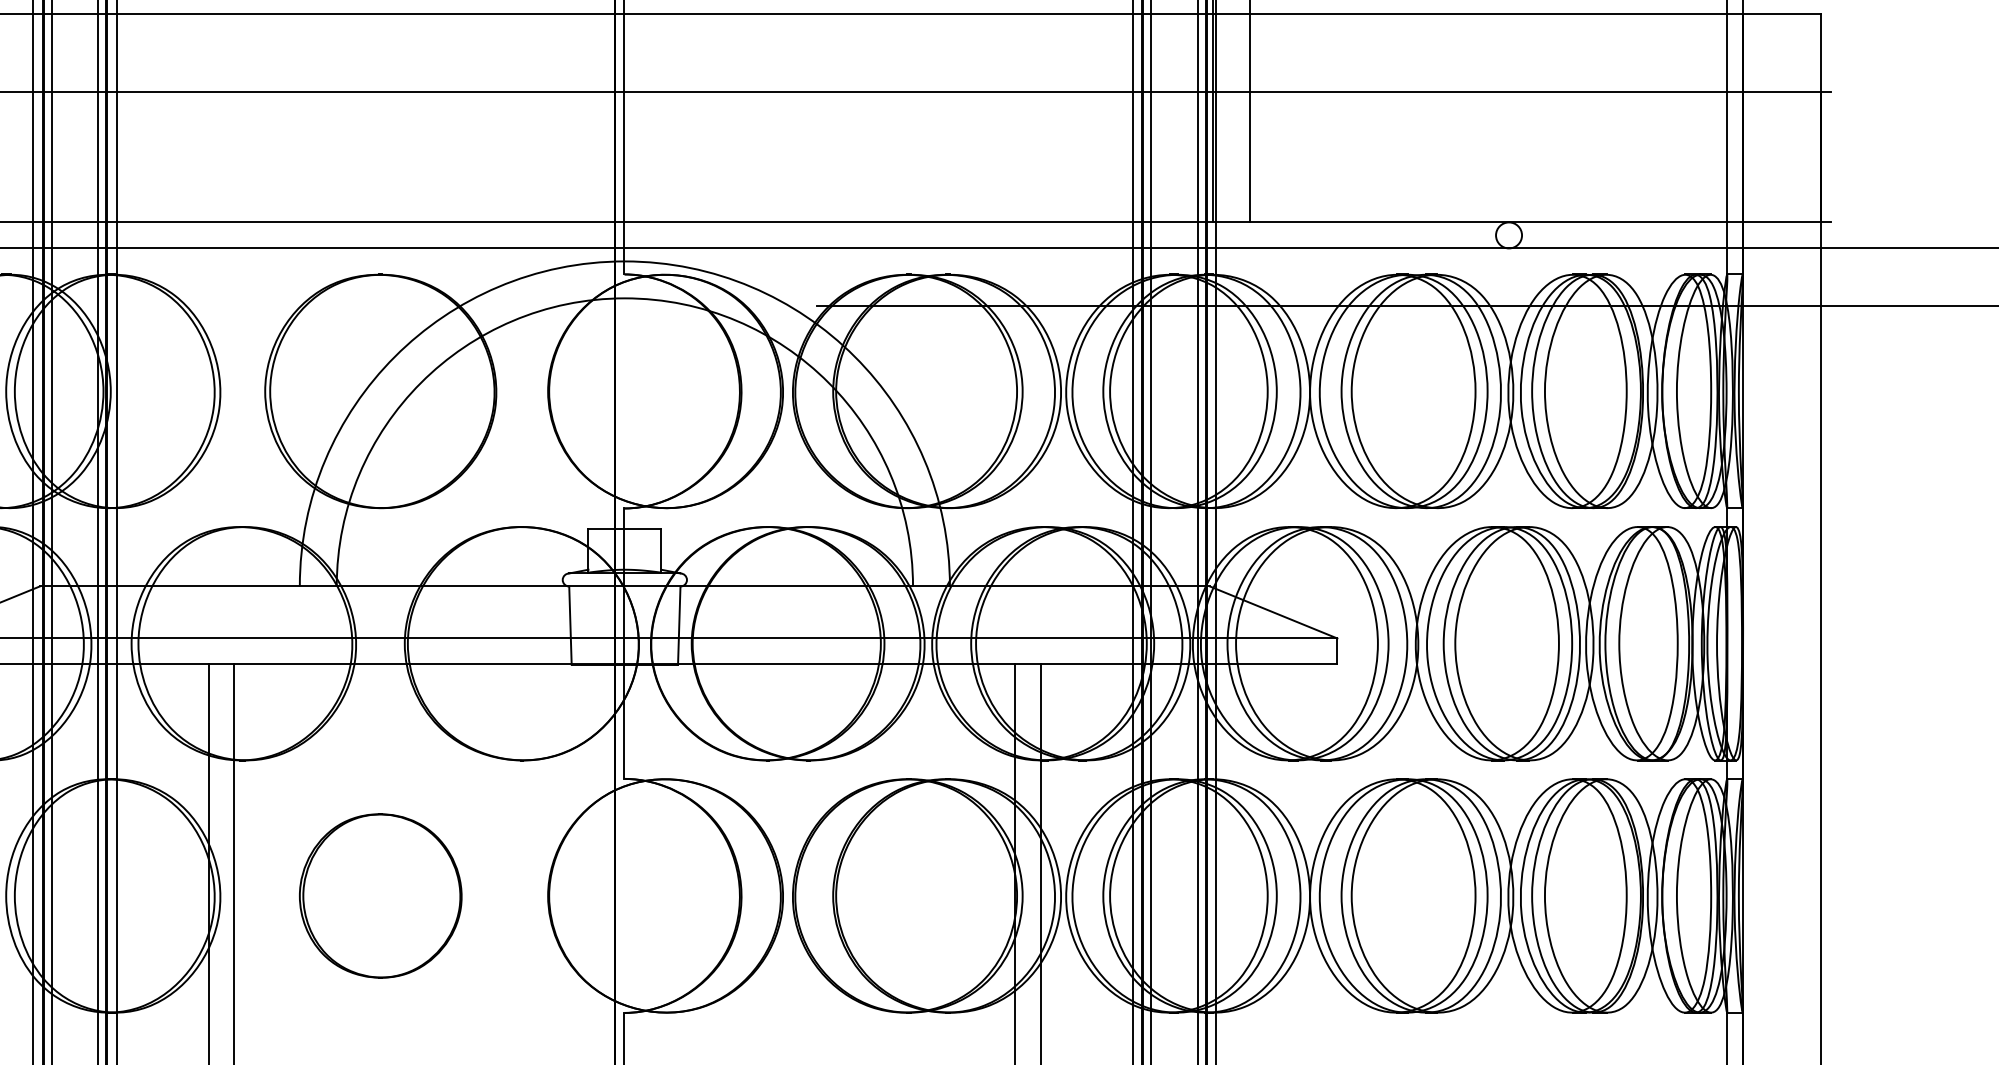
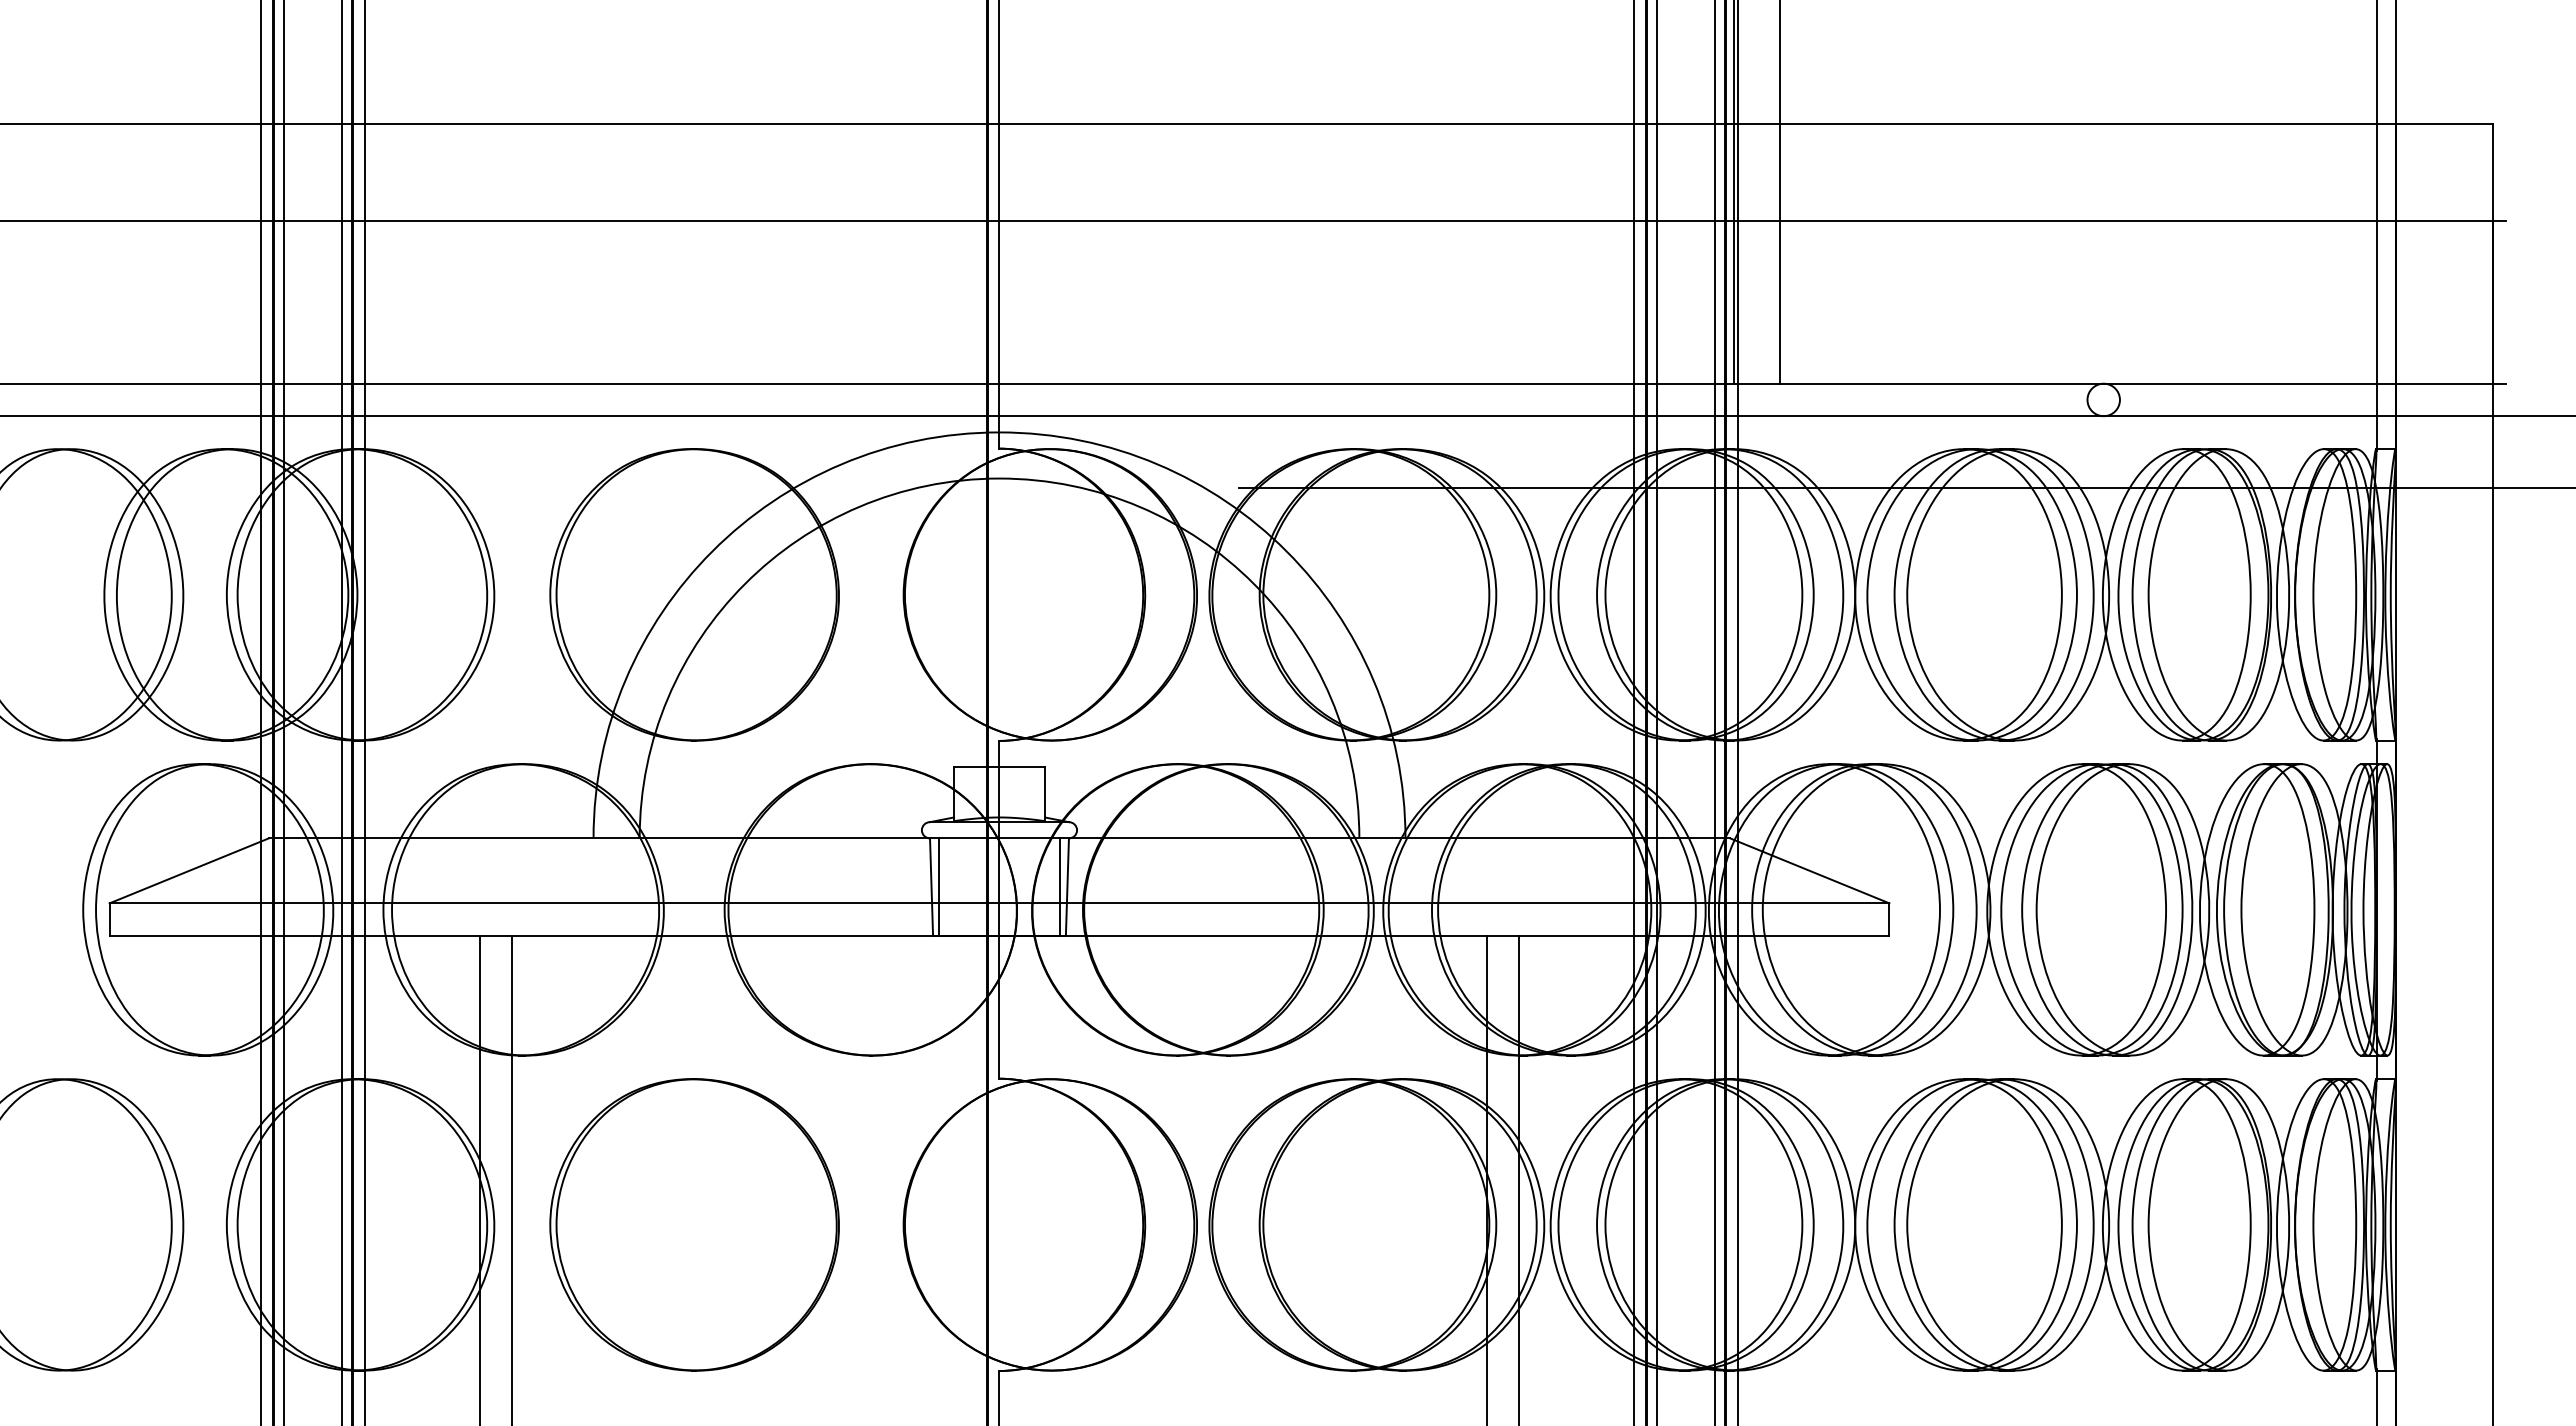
line: (576, 625) -> (938, 886), added
line: (672, 625) -> (1059, 886), added
part: (380, 895) -> (694, 1224), size x1.43

